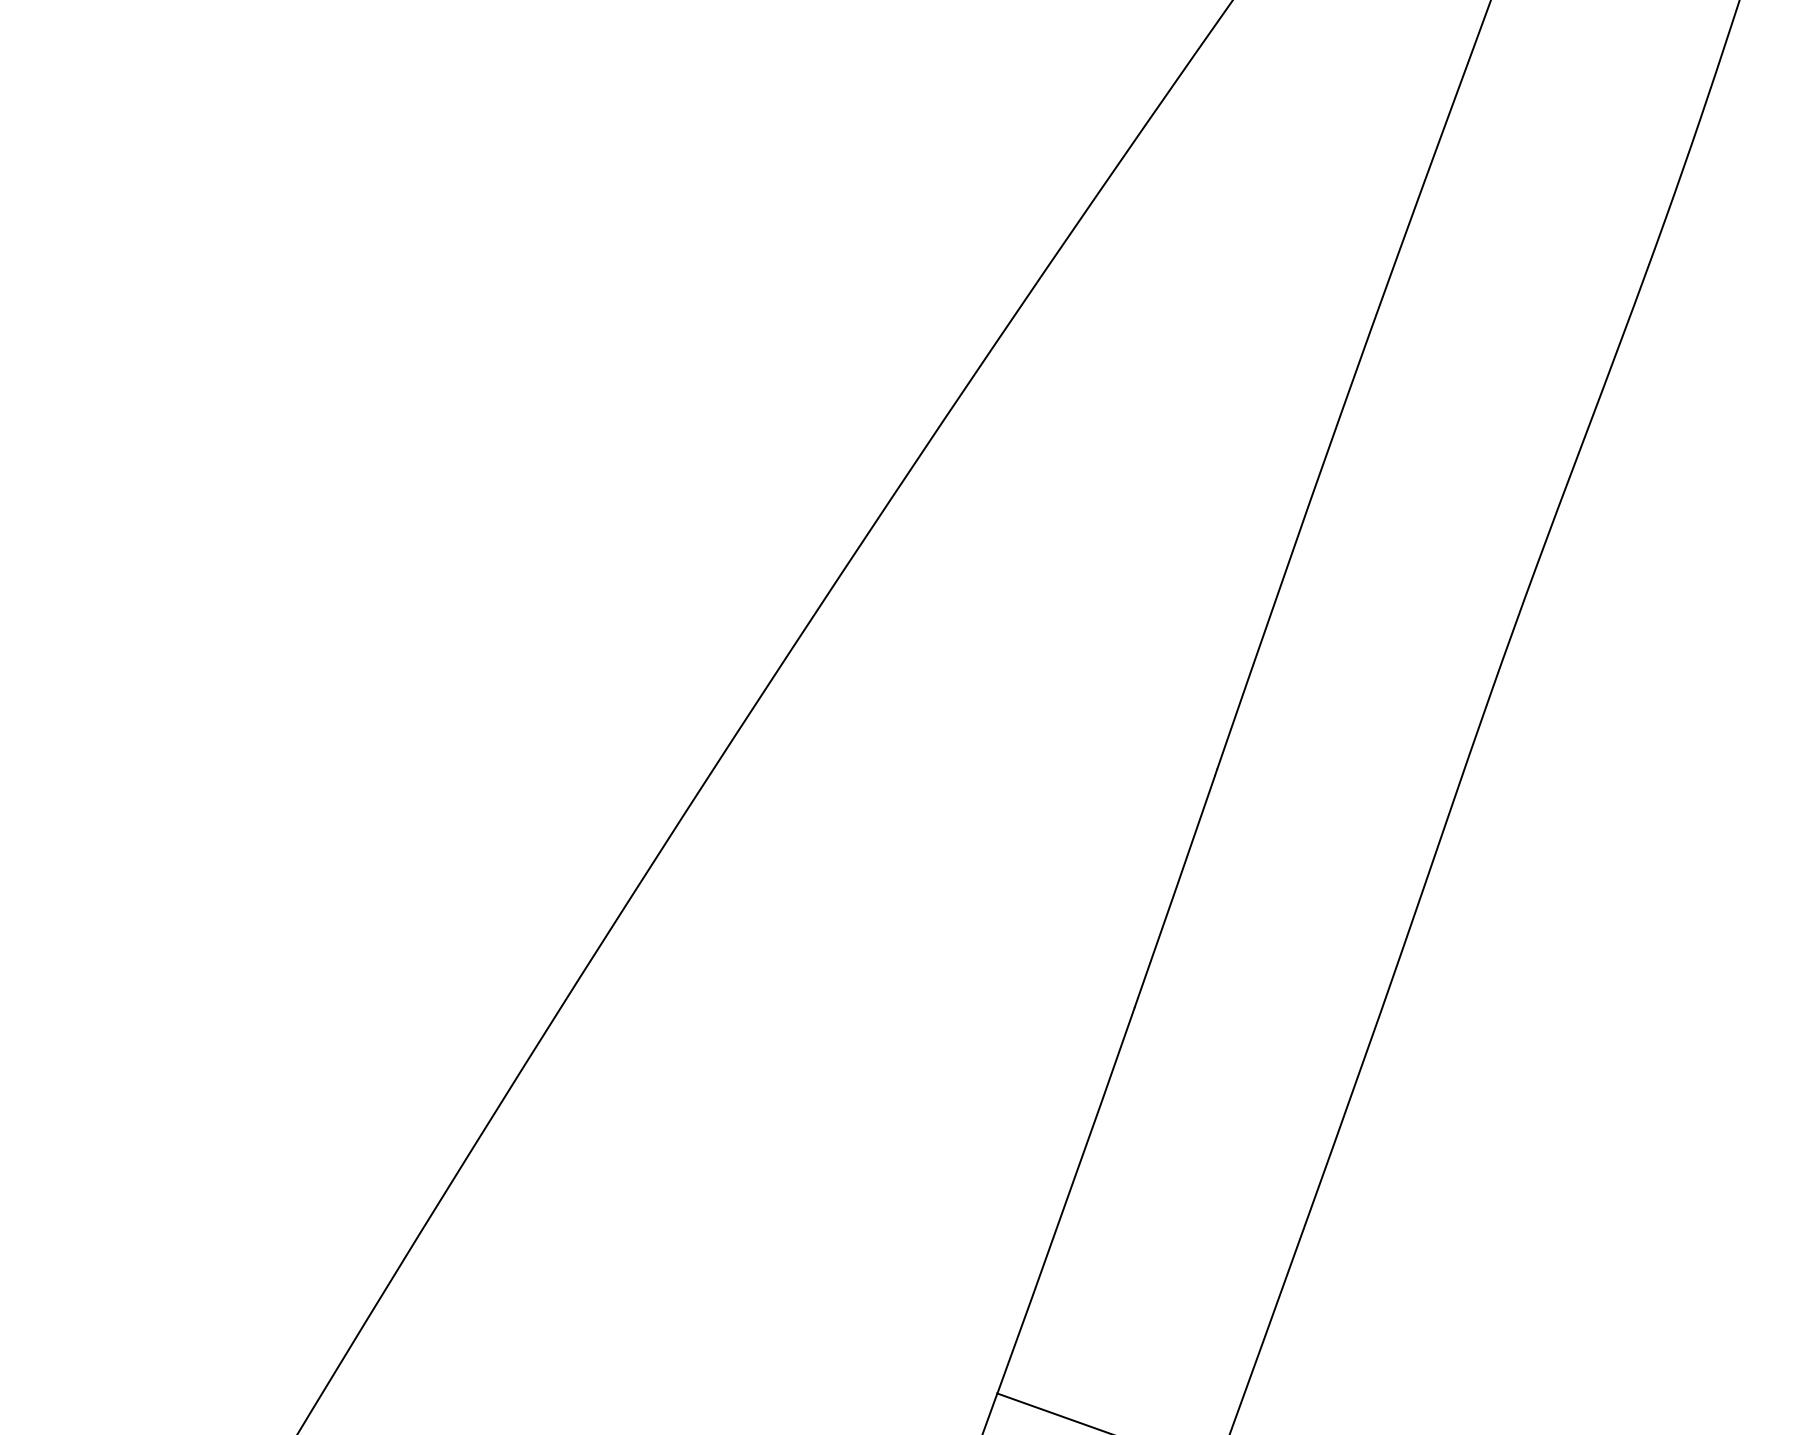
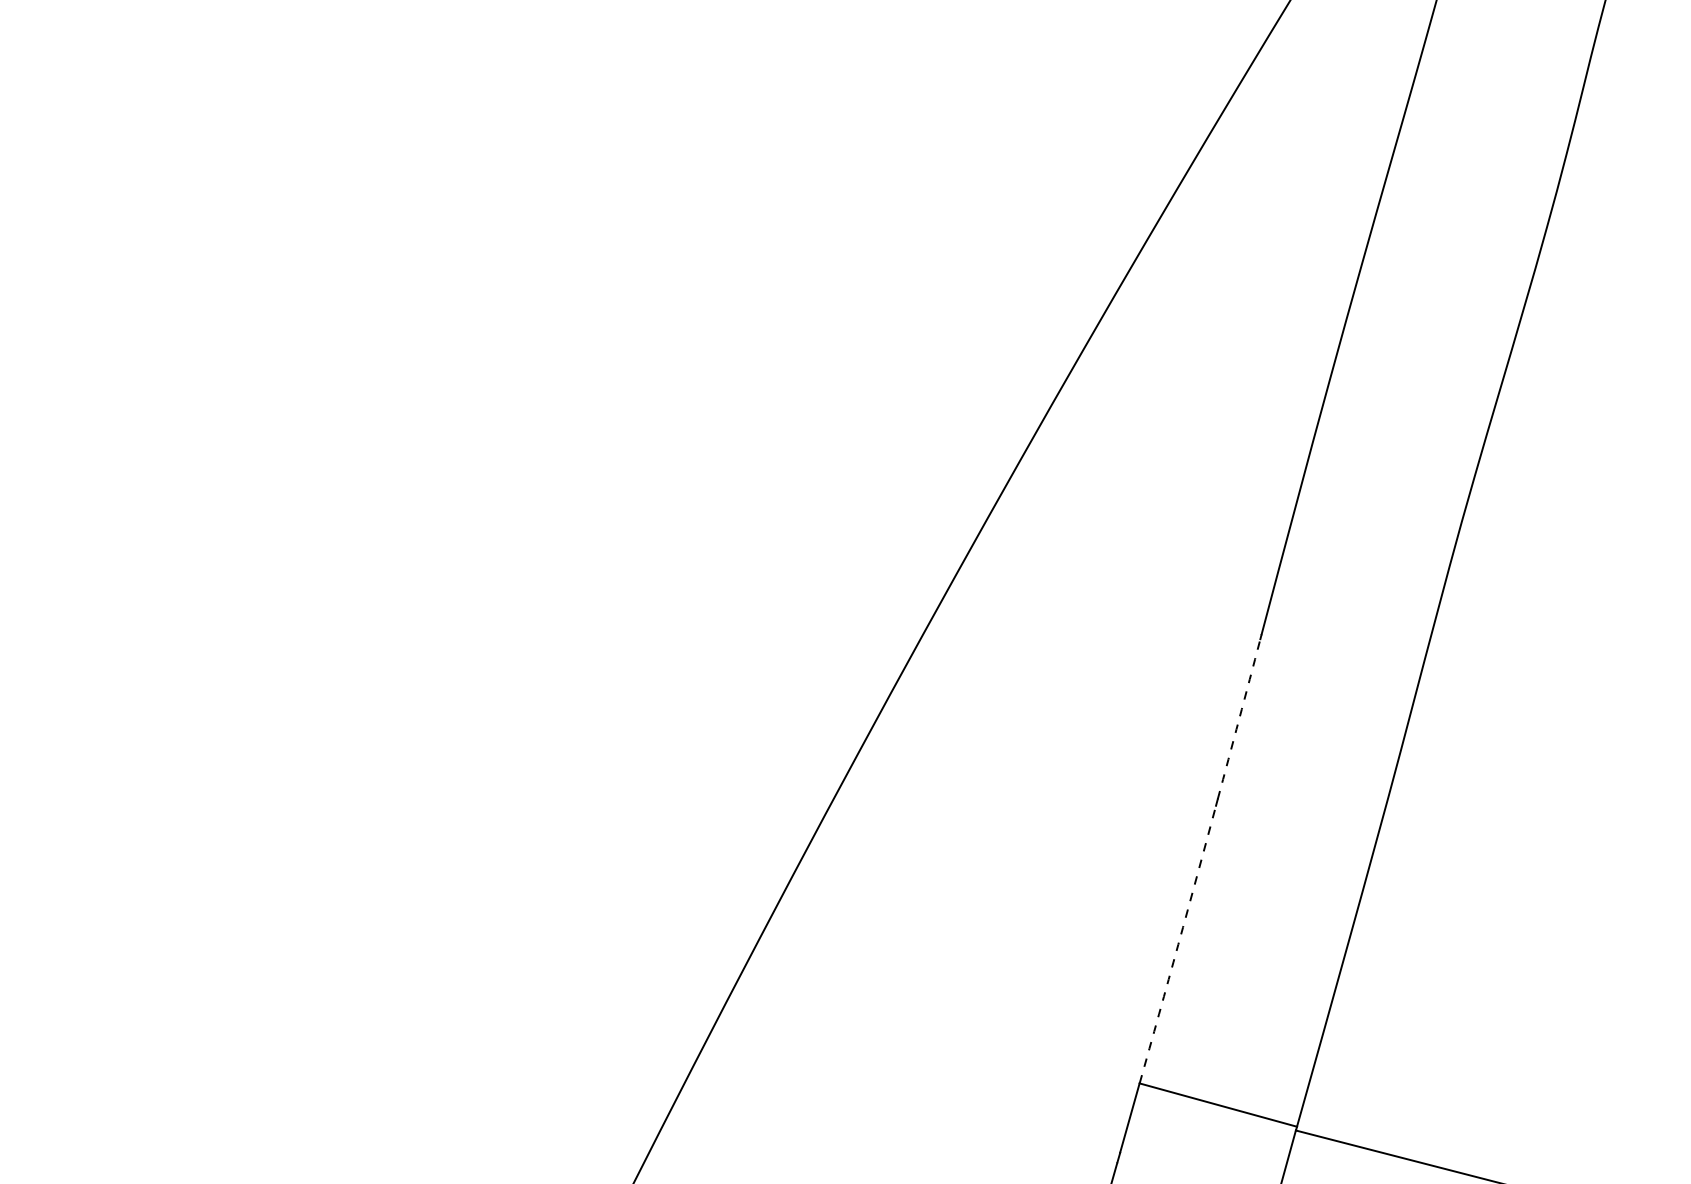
arc: (1177, 887) -> (1239, 719), solid -> dashed
arc: (1067, 1200) -> (1178, 944), solid -> dashed

